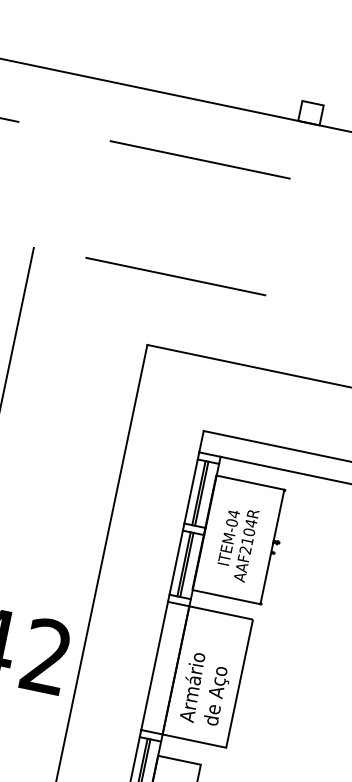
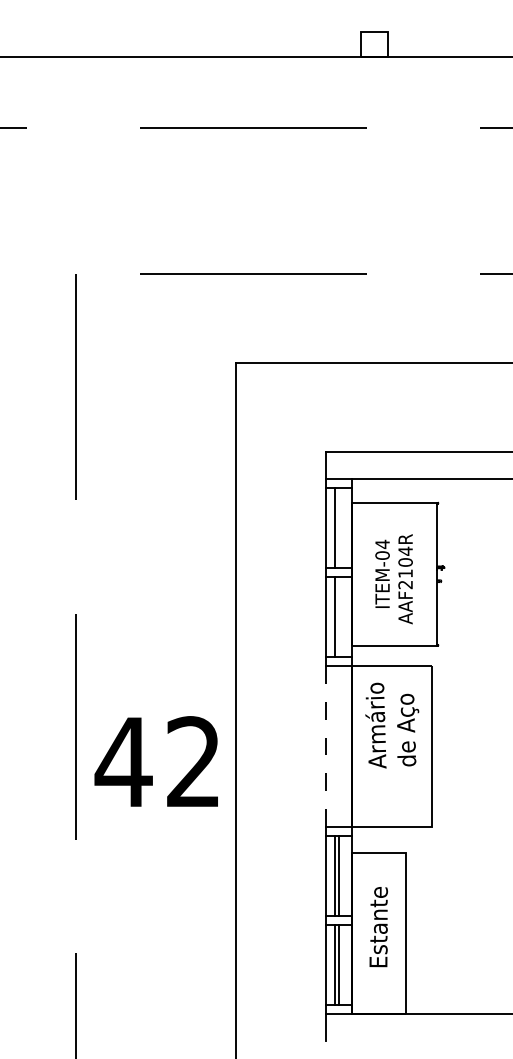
line: (201, 493) -> (338, 528), removed
line: (186, 565) -> (338, 617), removed
line: (154, 665) -> (325, 745), solid -> dashed
text: (205, 689) -> (392, 725), moved

